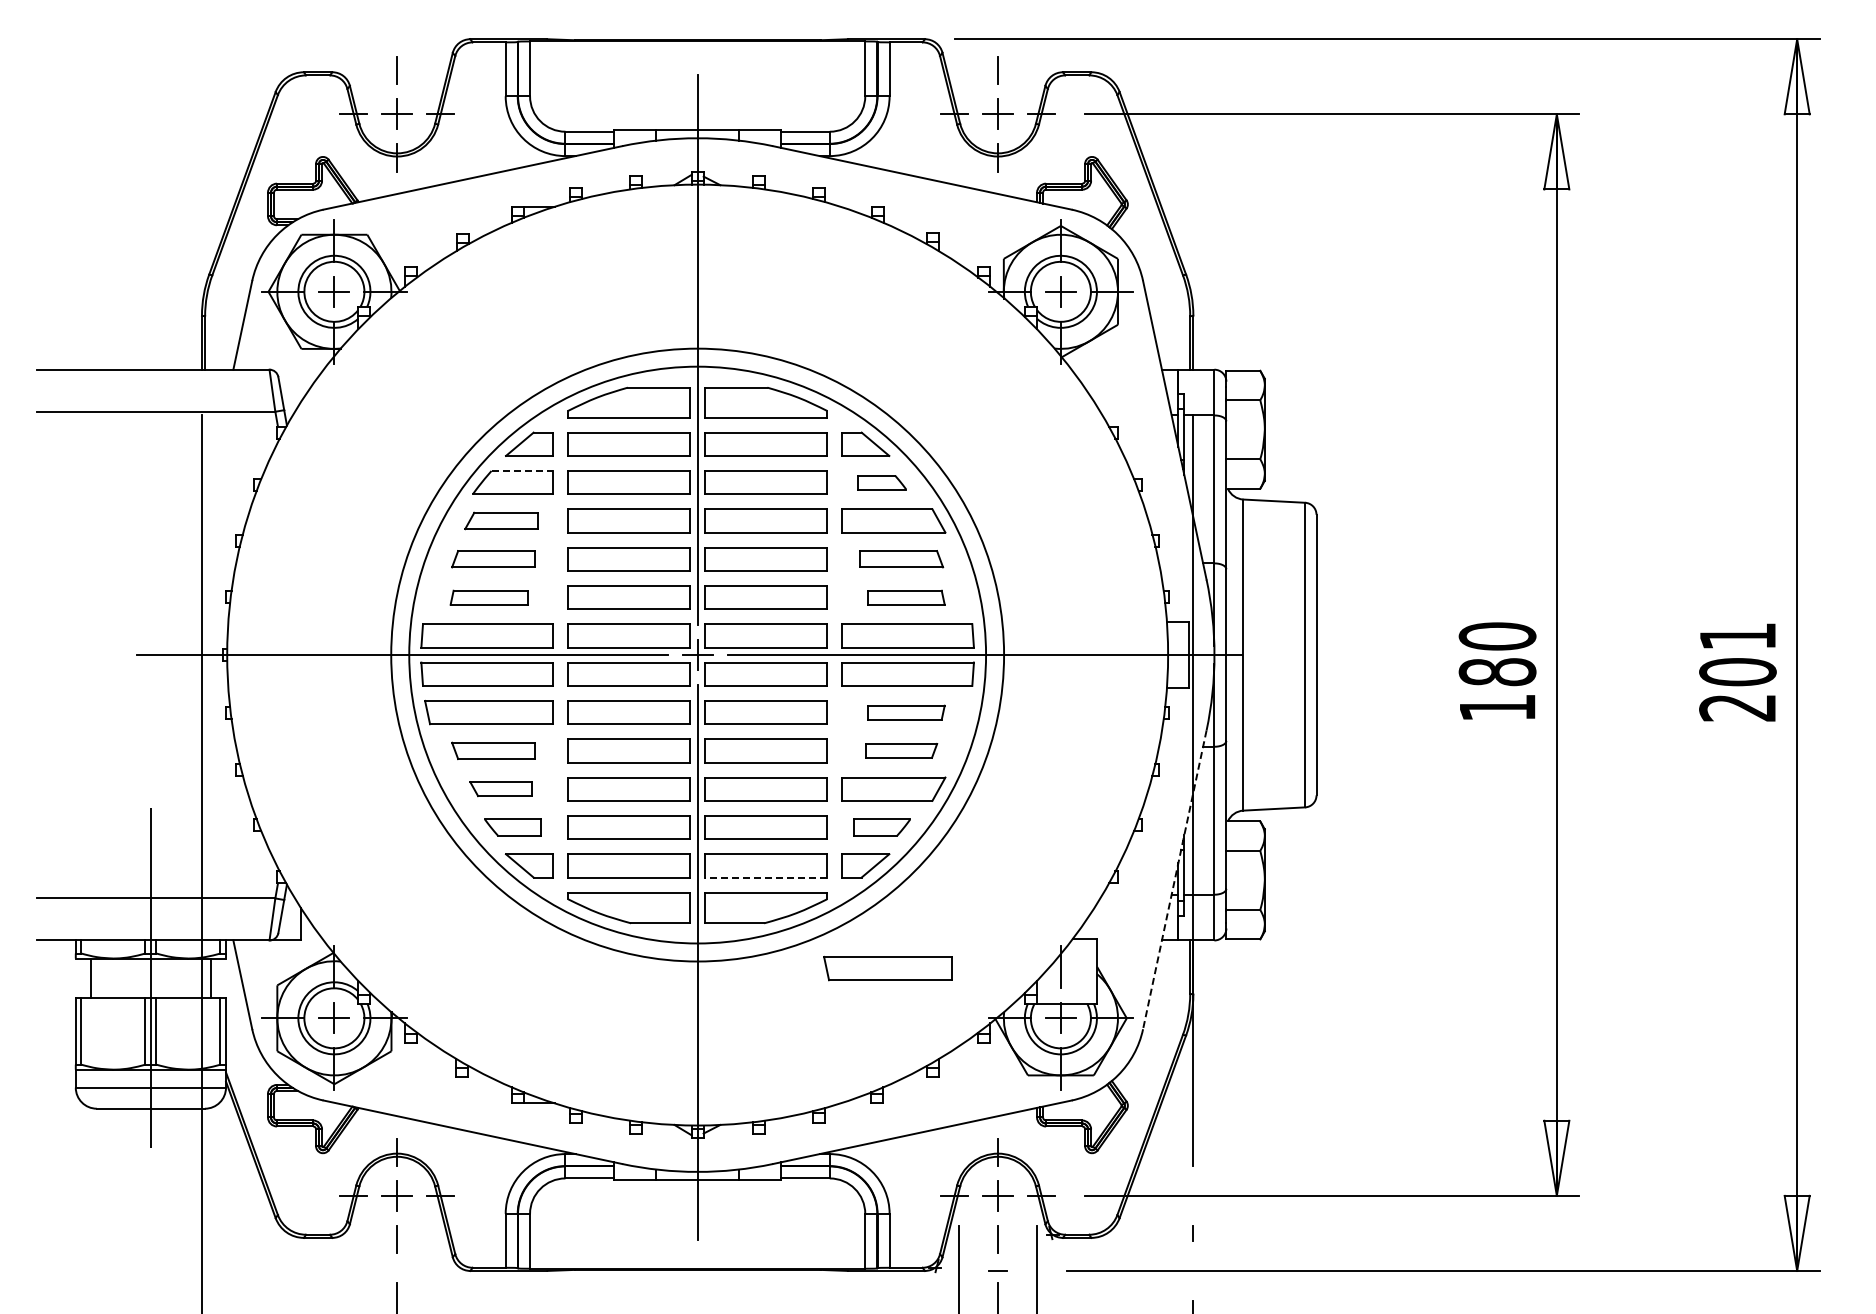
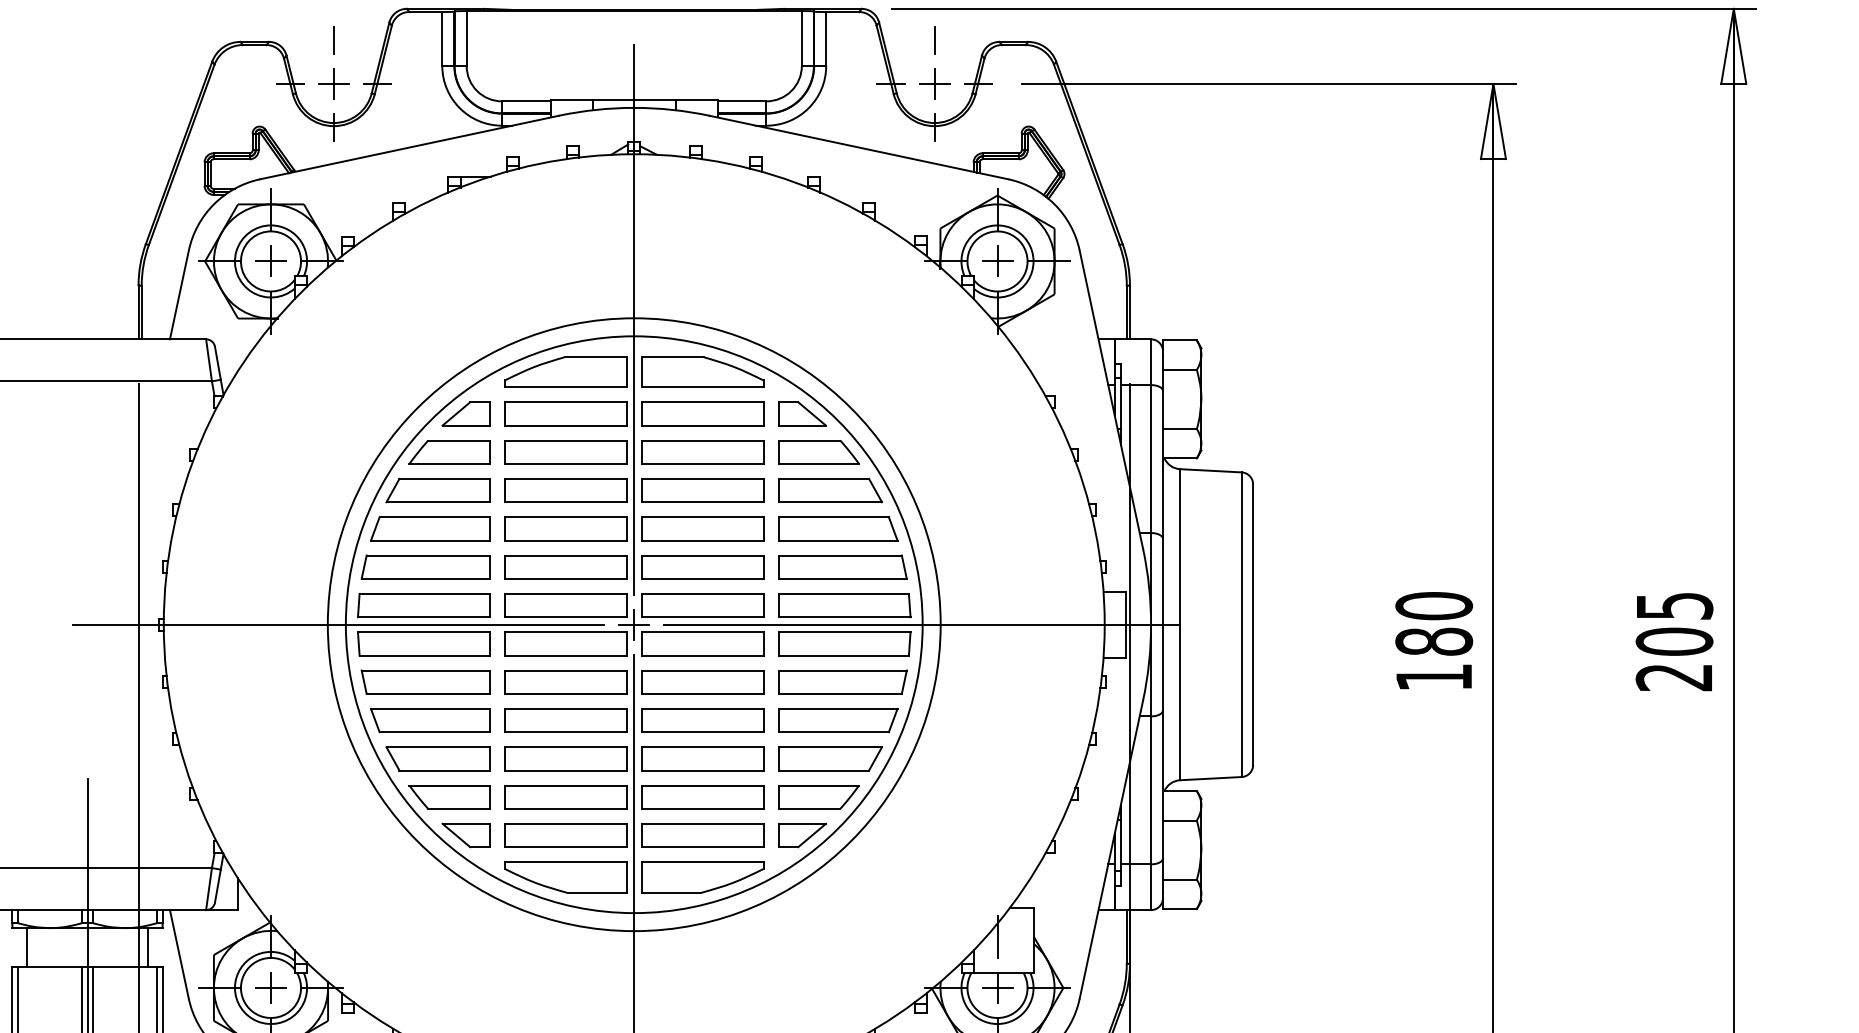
line: (522, 470) -> (459, 440), dashed -> solid
part: (881, 482) -> (818, 452), size x1.67
part: (500, 520) -> (437, 490), size x1.43
part: (493, 558) -> (430, 528), size x1.43
part: (901, 558) -> (838, 528), size x1.43
part: (488, 597) -> (425, 567), size x1.67
part: (906, 597) -> (843, 567), size x1.67
text: (1738, 636) -> (1675, 606), 201 -> 205
part: (906, 712) -> (843, 682), size x1.67
part: (493, 750) -> (430, 720), size x1.43
part: (901, 750) -> (838, 720), size x1.67
part: (500, 788) -> (437, 758), size x1.67
part: (512, 827) -> (449, 797), size x1.43
part: (881, 827) -> (818, 797), size x1.43
line: (766, 877) -> (703, 847), dashed -> solid
line: (1174, 879) -> (1111, 849), dashed -> solid
part: (887, 968) -> (824, 938), removed

